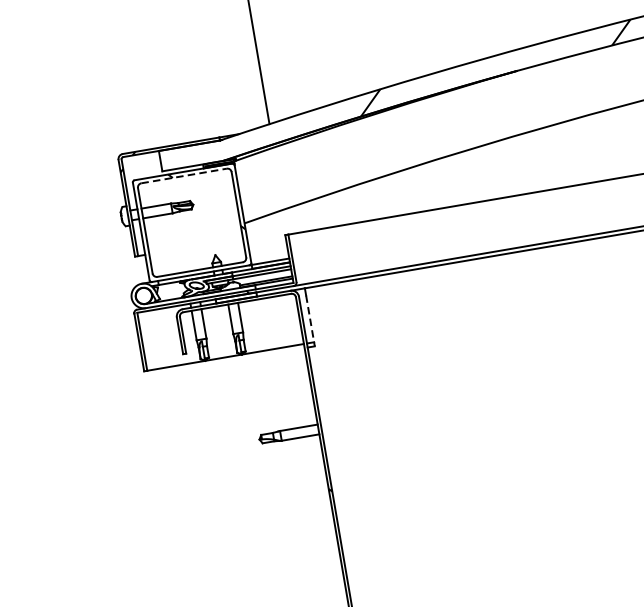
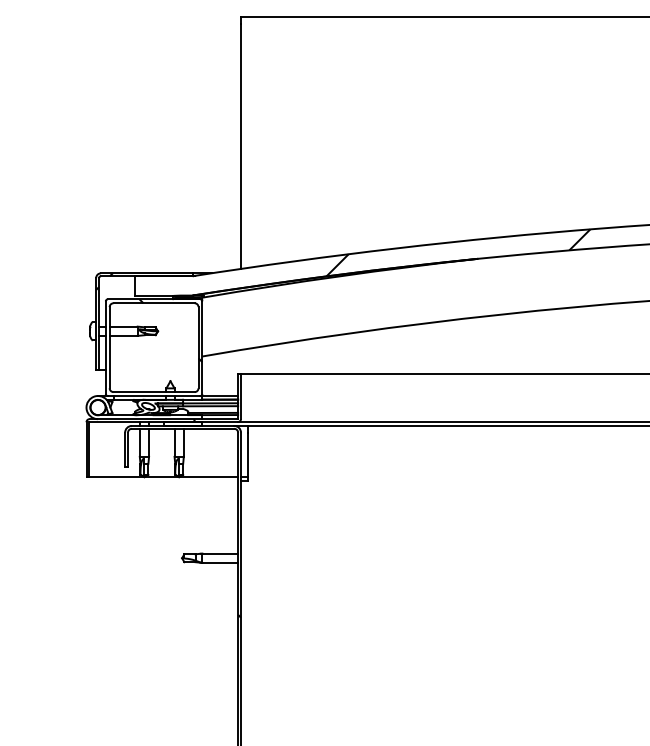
line: (184, 176) -> (154, 303), dashed -> solid
line: (310, 321) -> (247, 457), dashed -> solid

